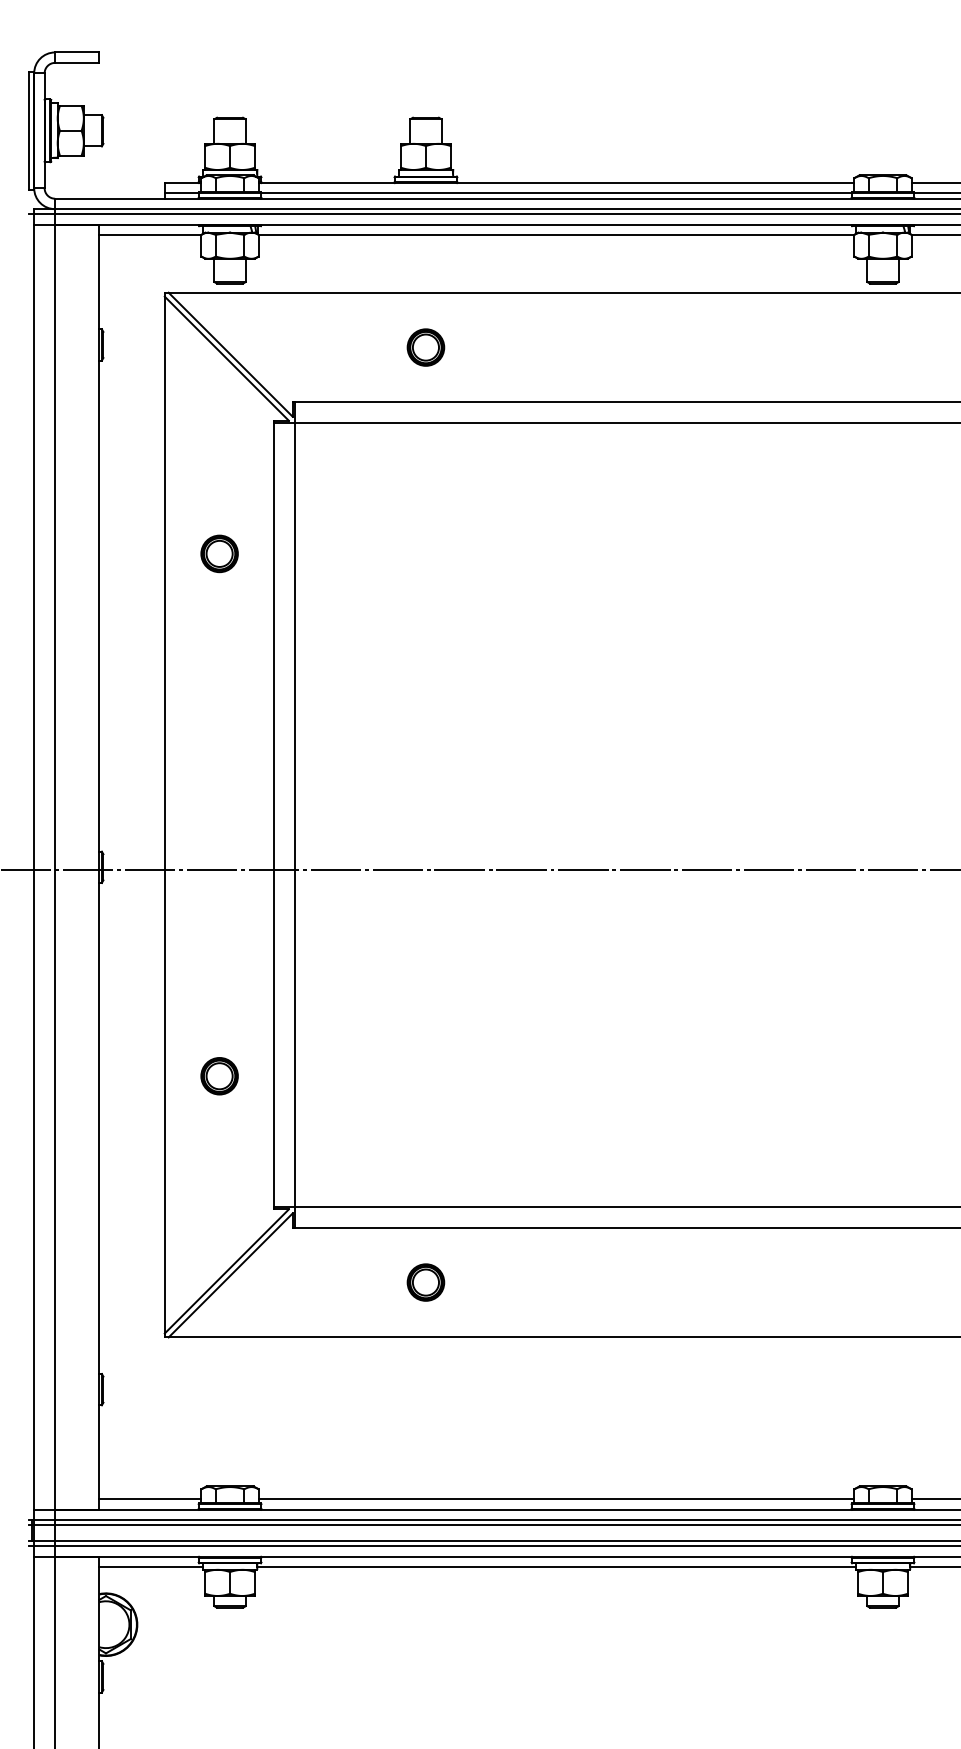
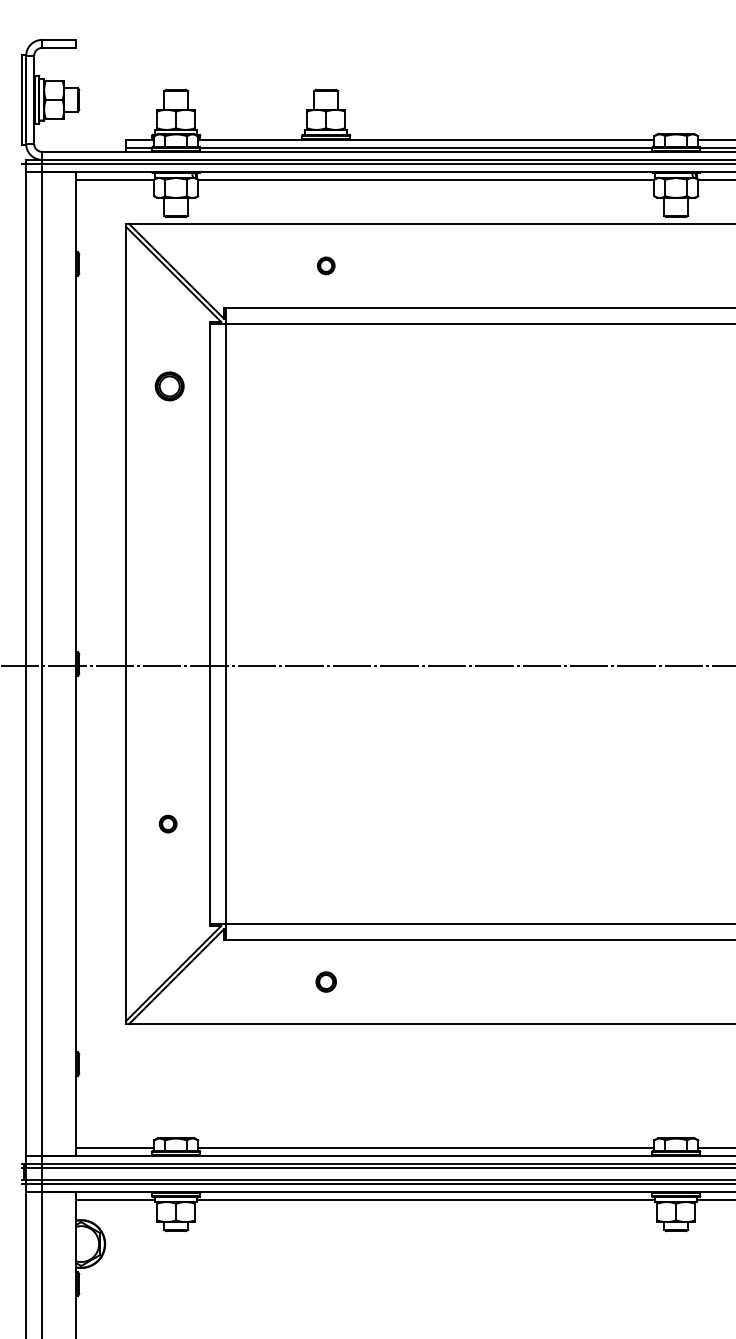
part: (425, 347) -> (325, 265), size x0.6
part: (219, 553) -> (169, 386), moved
part: (219, 1076) -> (168, 824), size x0.6
part: (425, 1282) -> (325, 981), size x0.7

